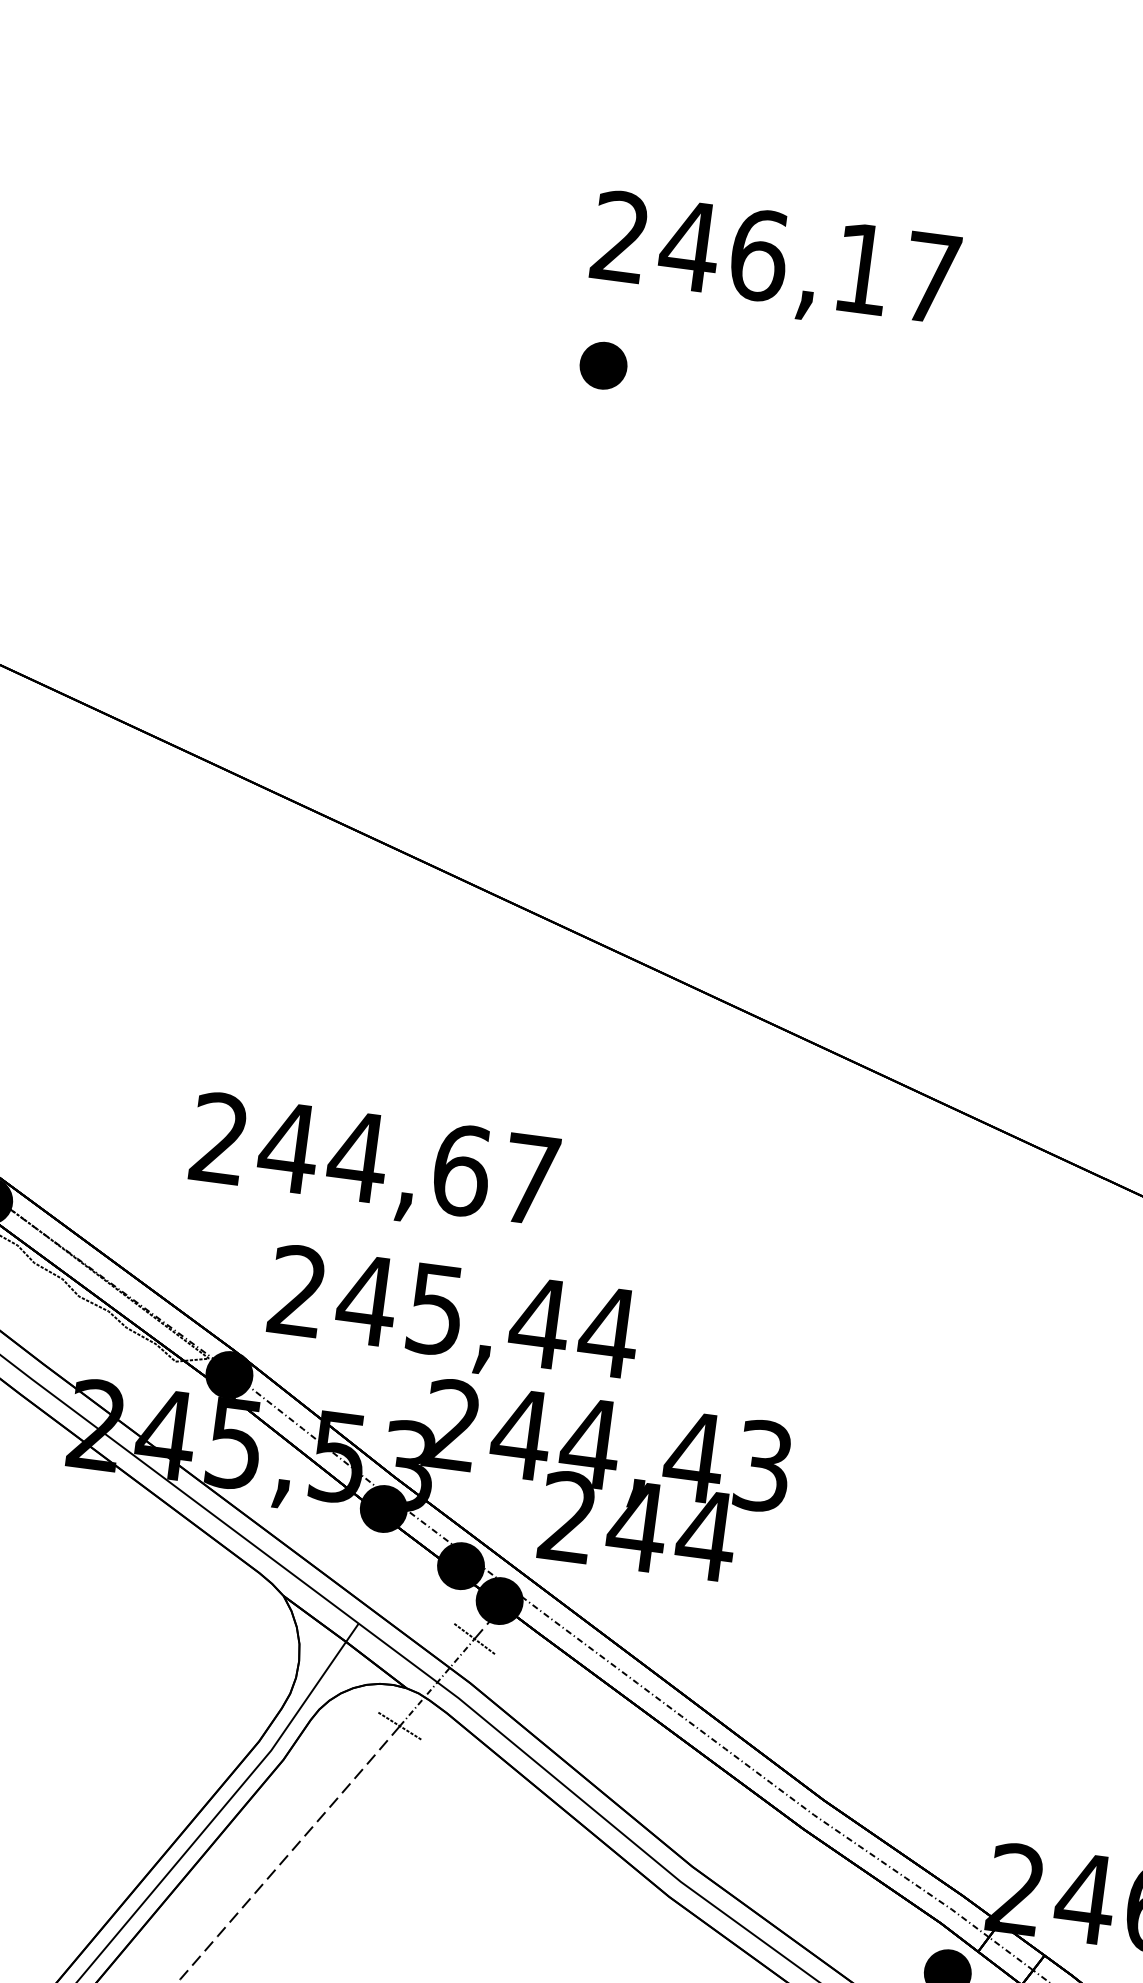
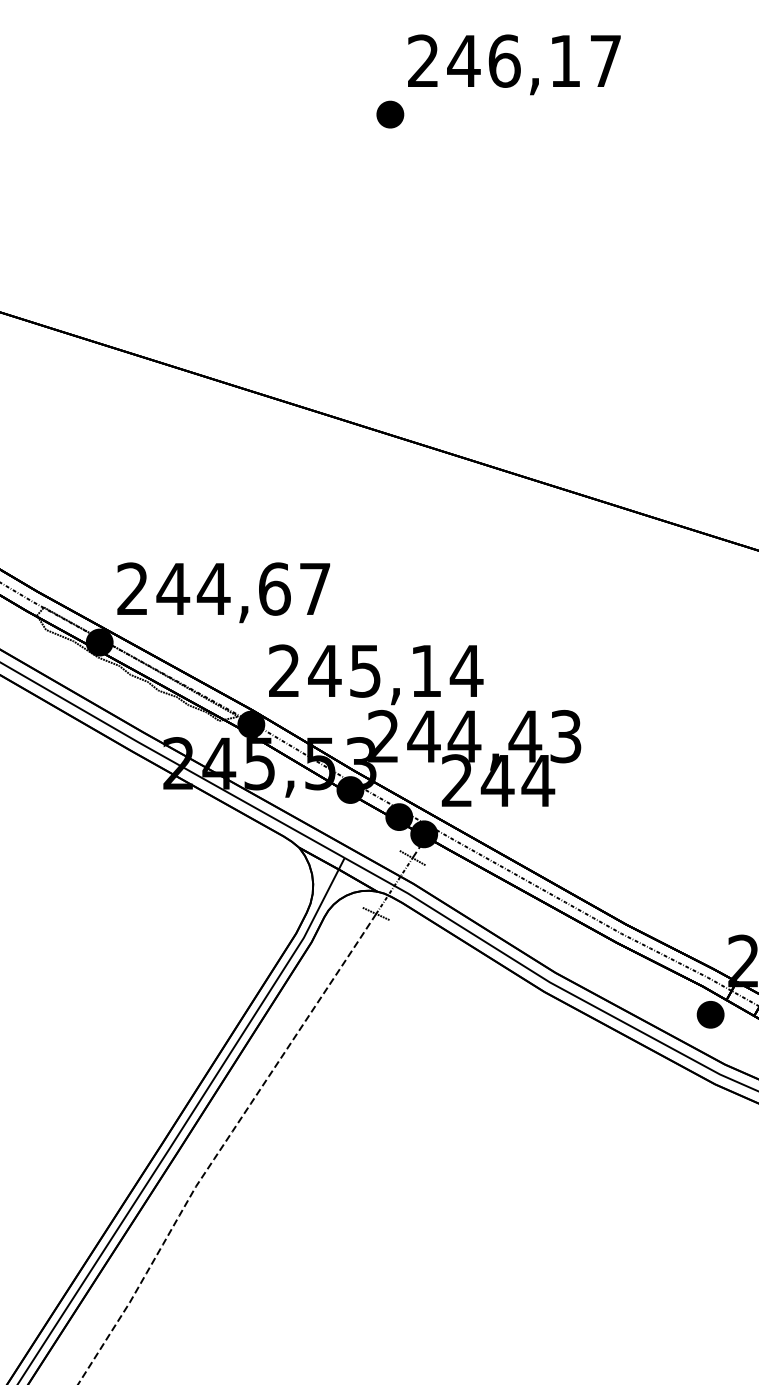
text: (775, 263) -> (514, 64), moved
text: (373, 1164) -> (223, 592), moved
text: (540, 1322) -> (426, 670), 245,44 -> 245,14

